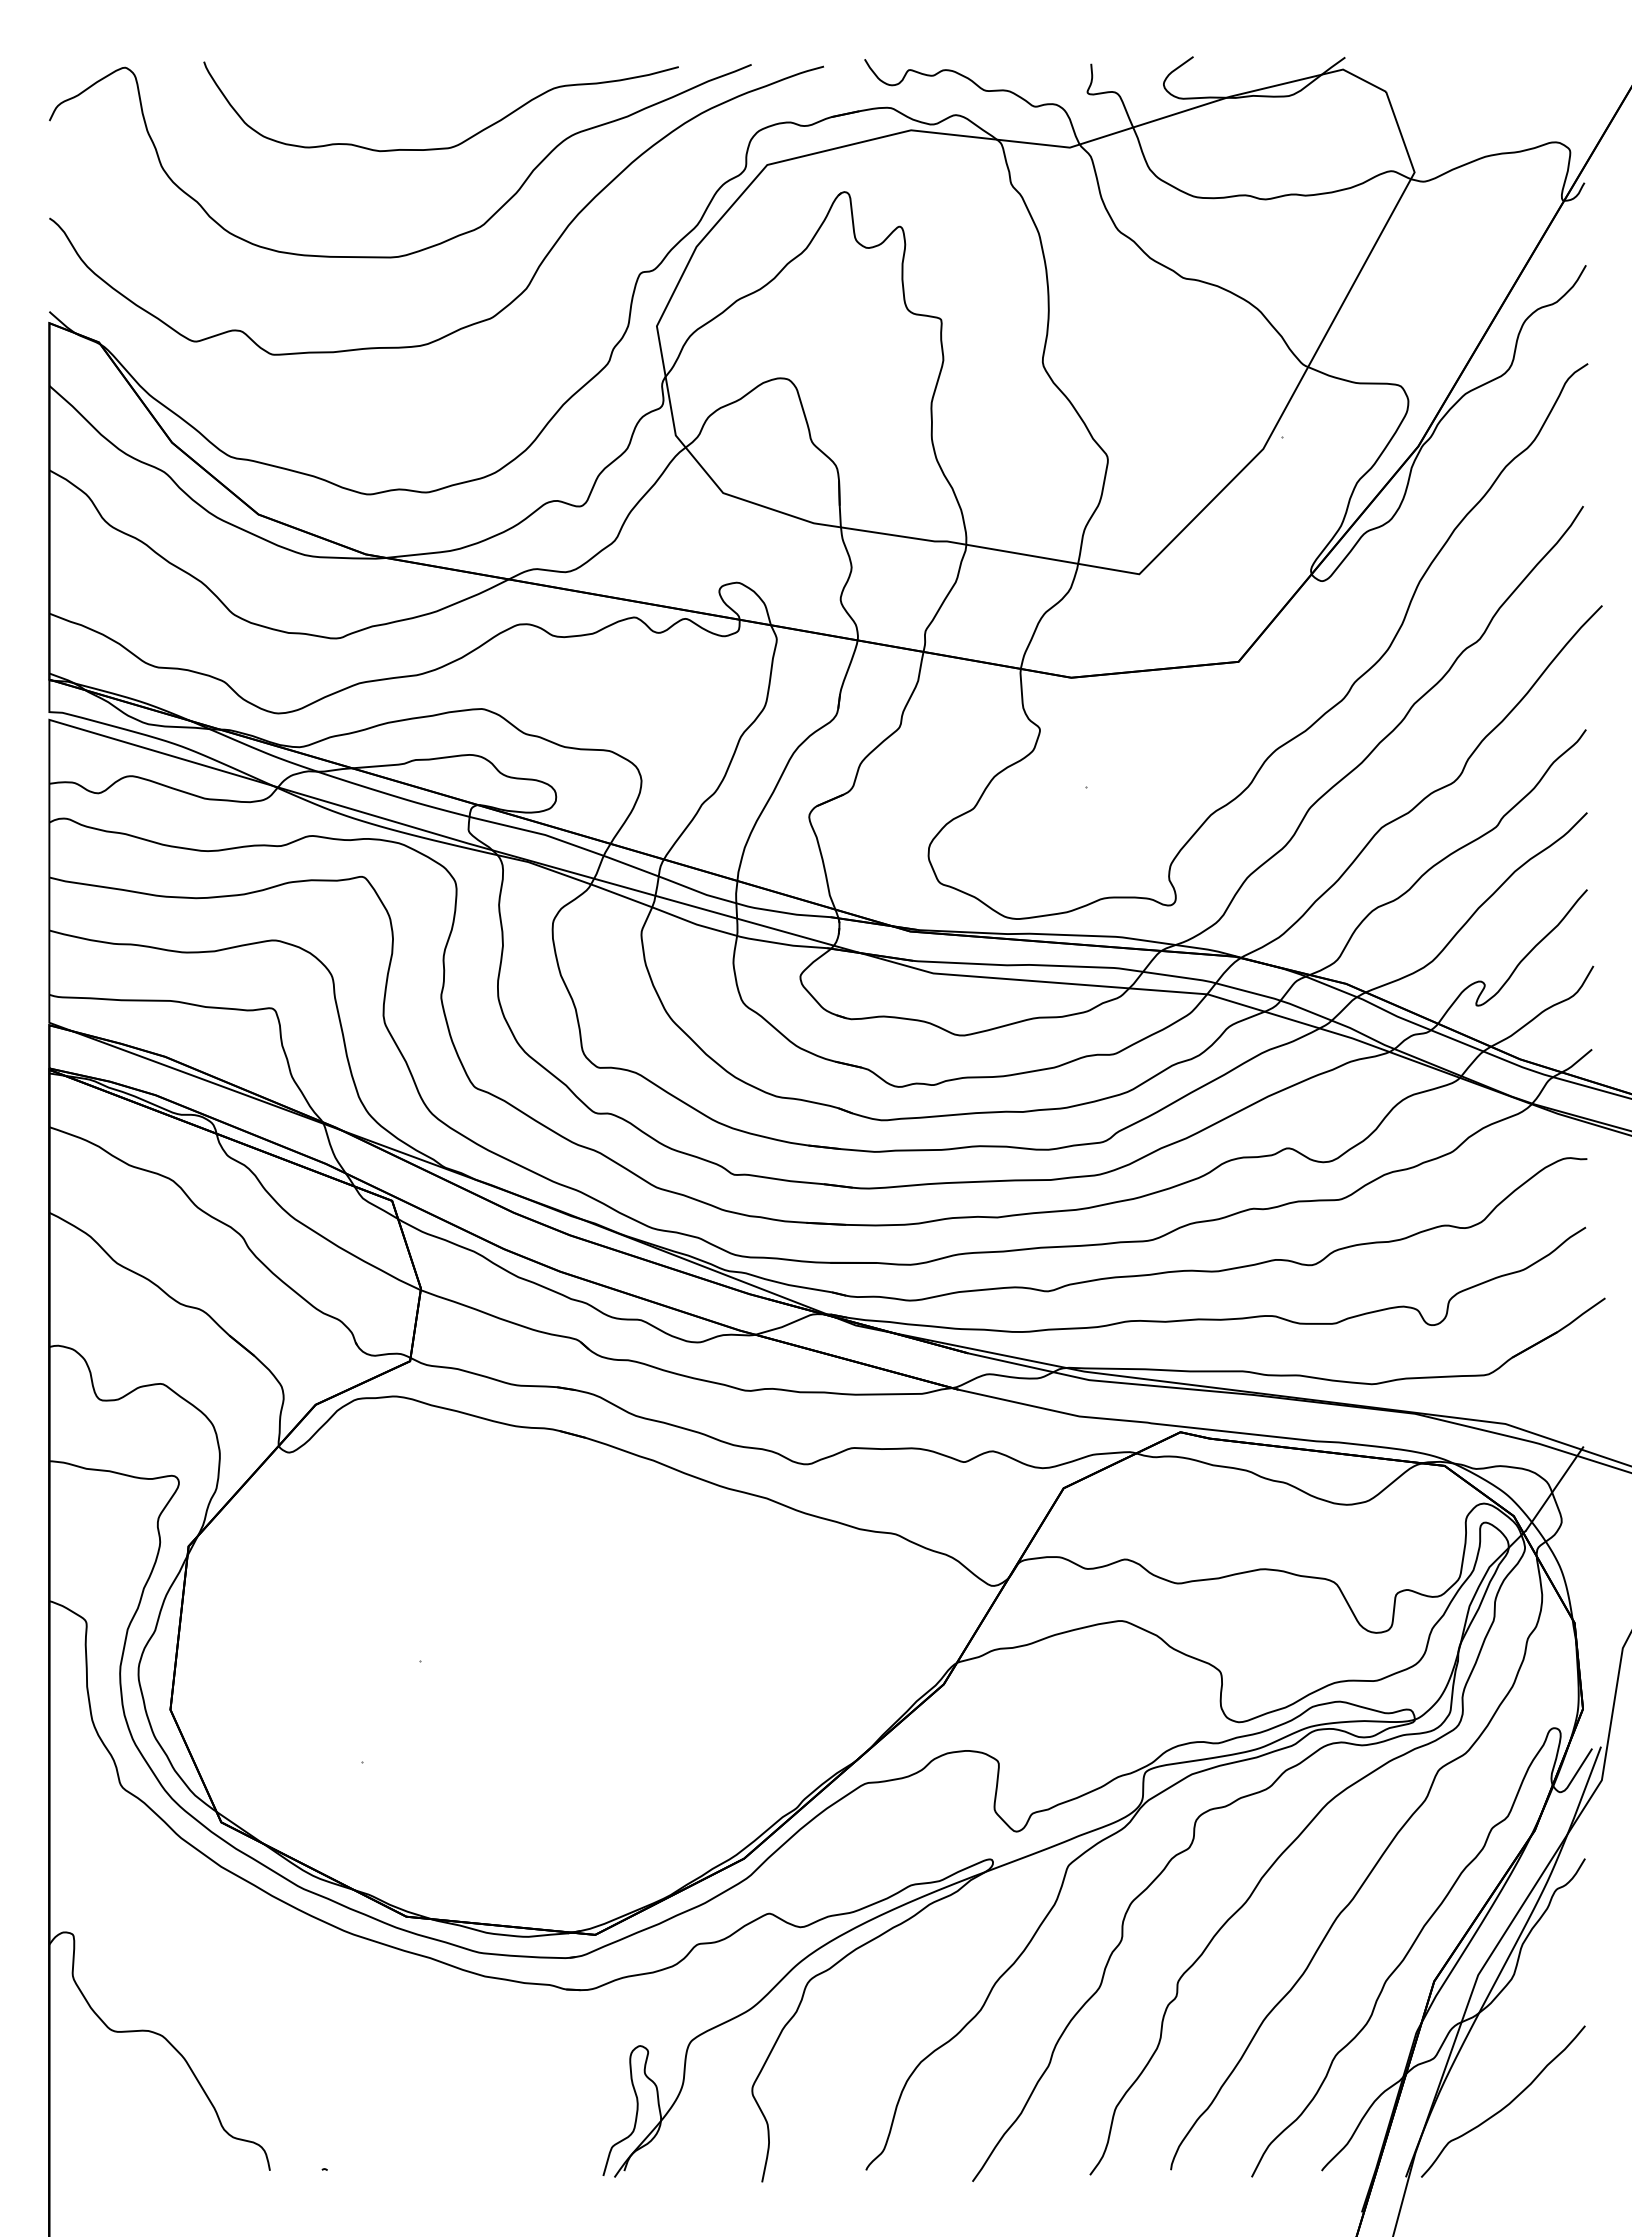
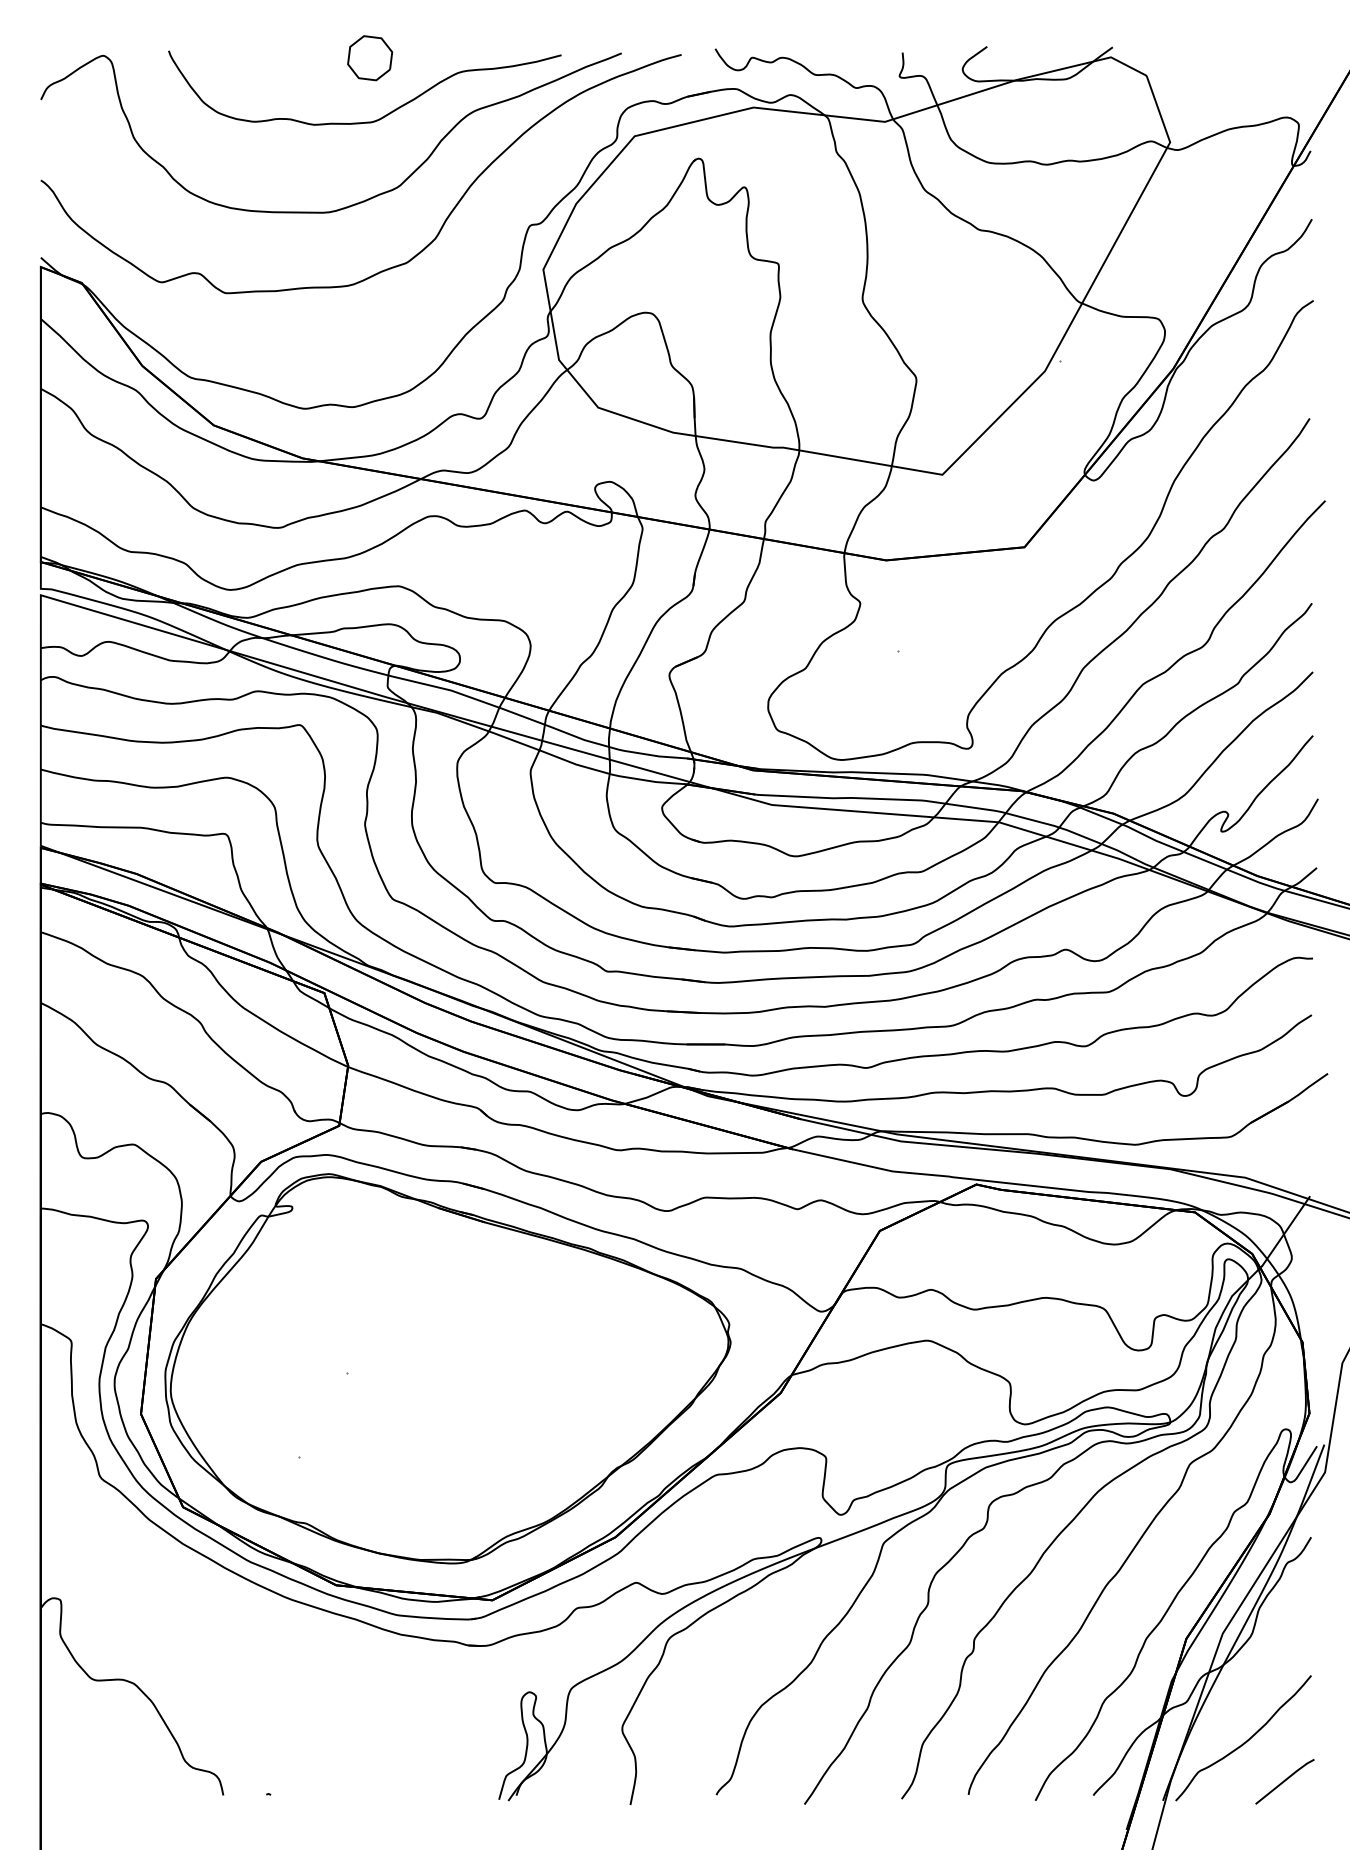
part: (447, 70) -> (370, 58), added
part: (541, 1654) -> (447, 1368), added
line: (1553, 2153) -> (1285, 1781), added

